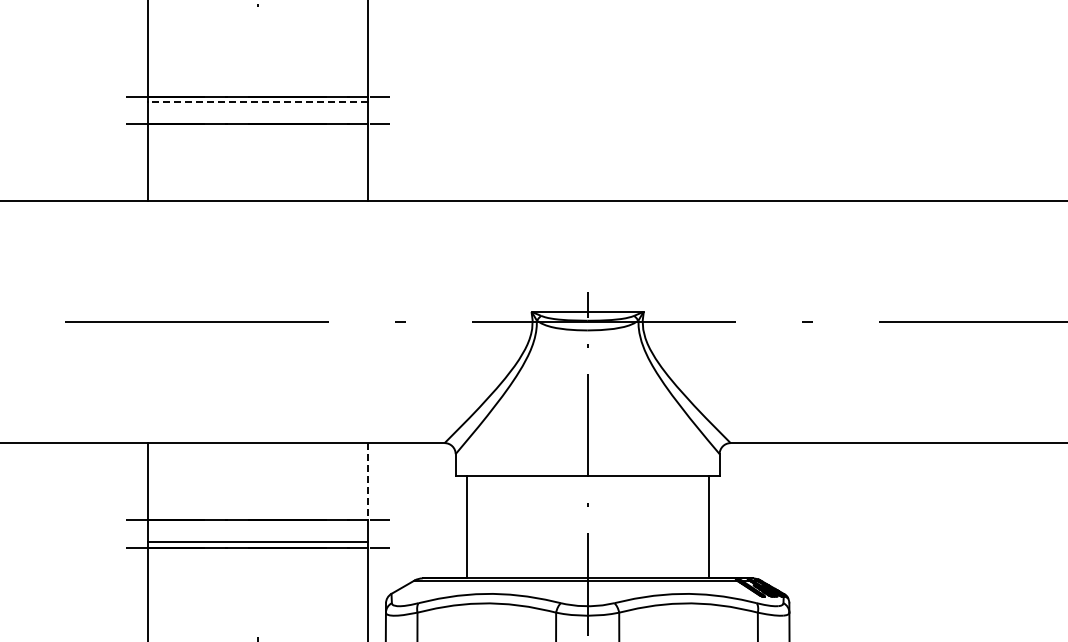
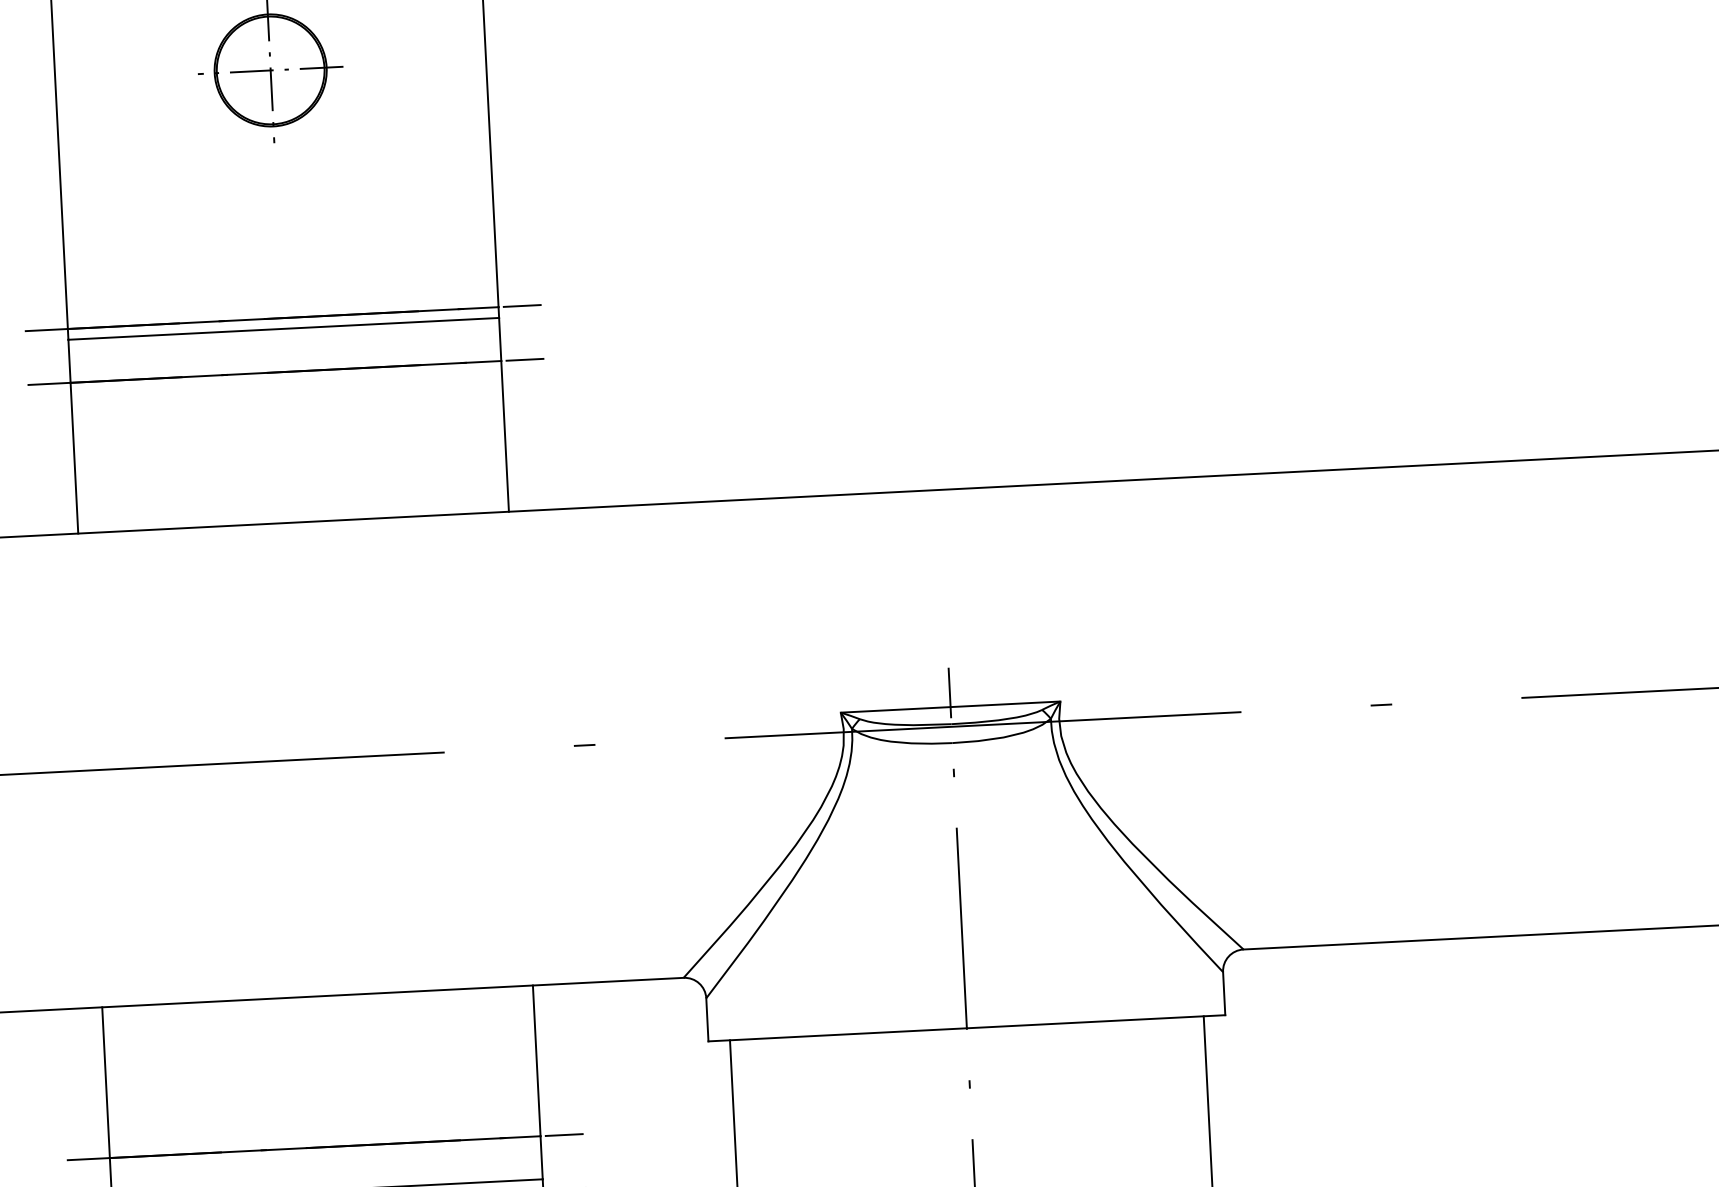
line: (257, 102) -> (283, 329), dashed -> solid
line: (367, 482) -> (536, 1062), dashed -> solid

